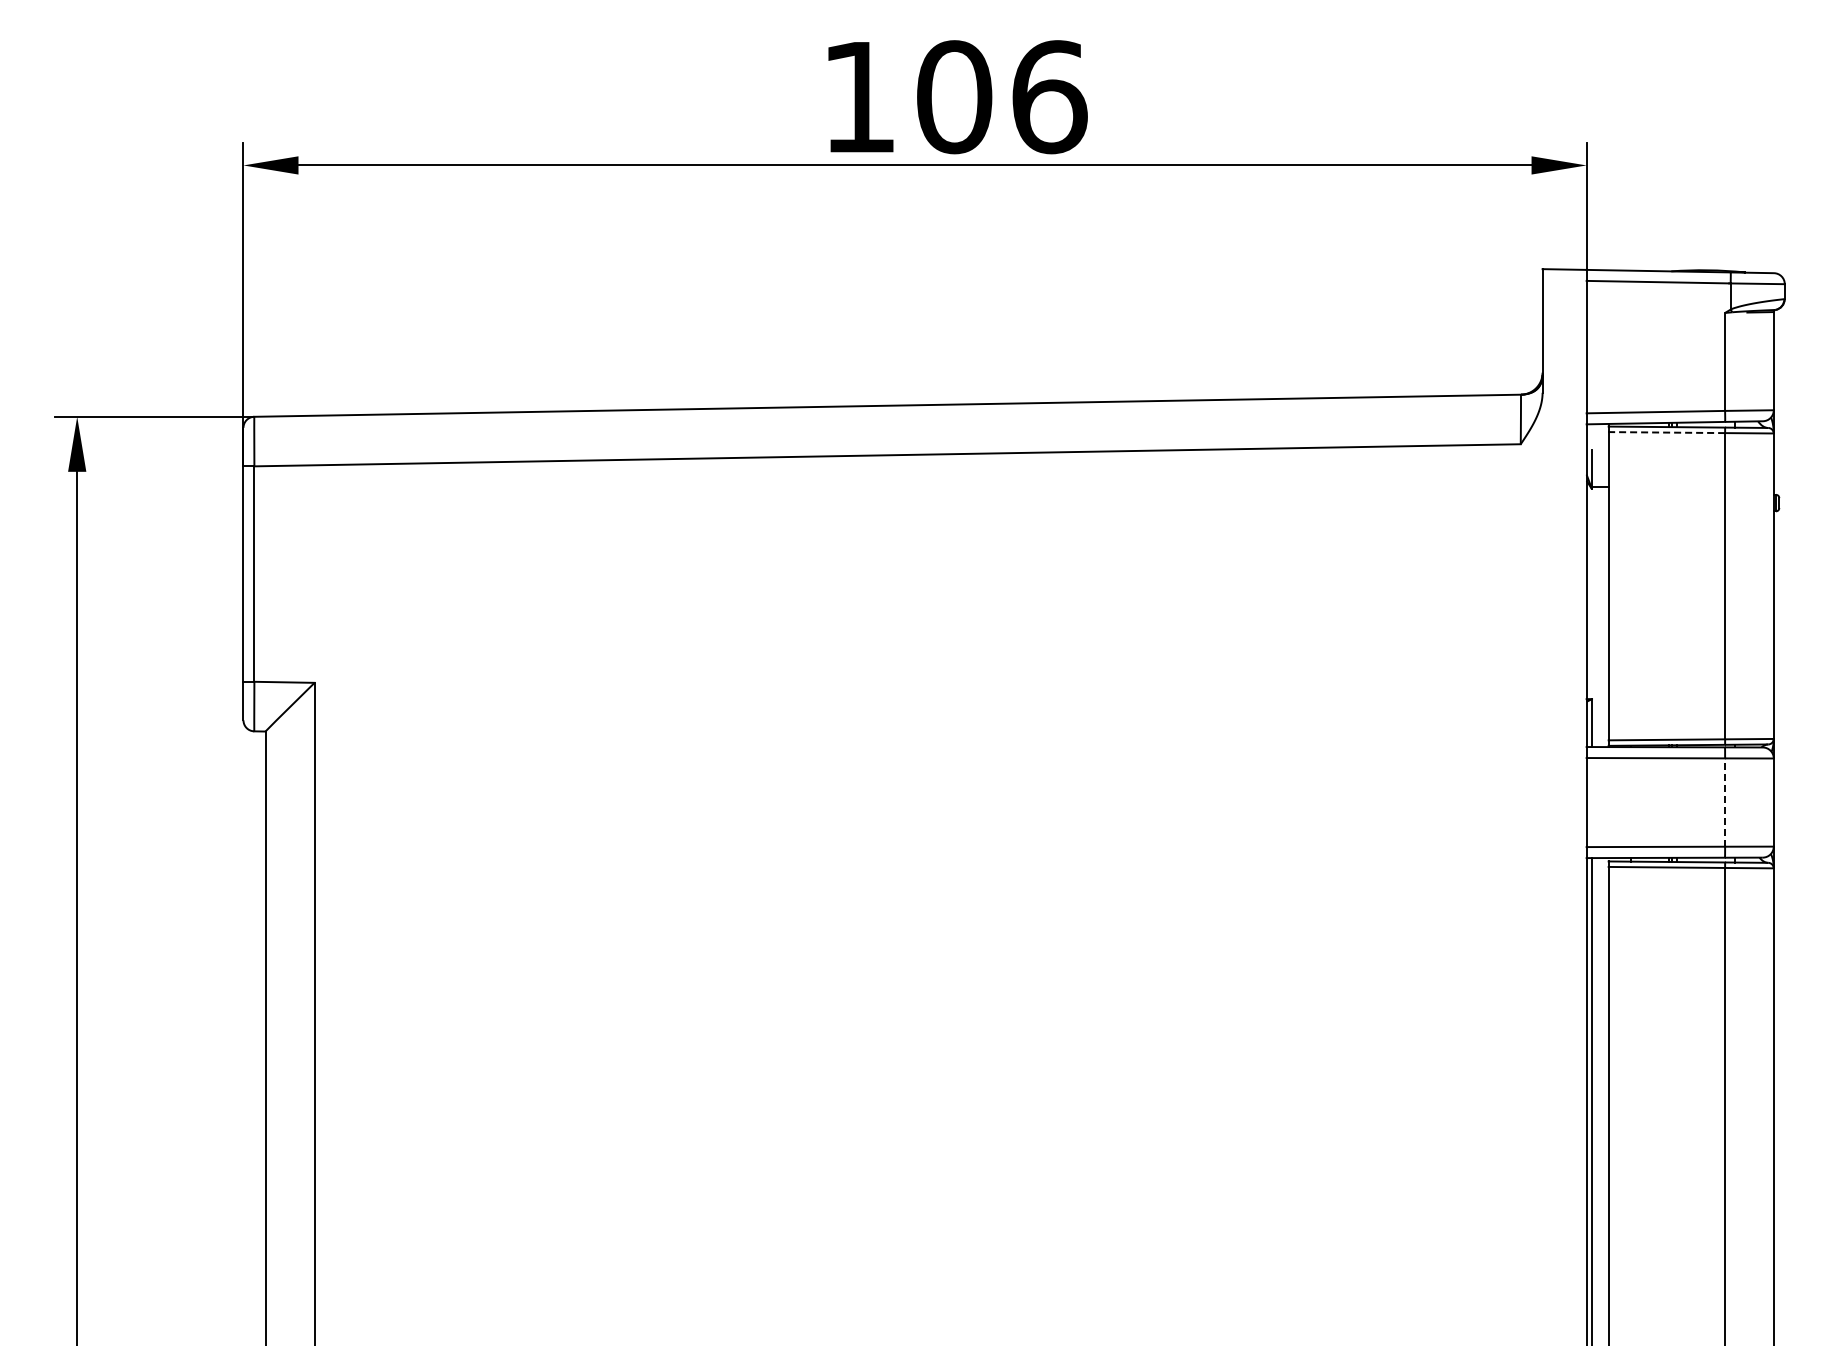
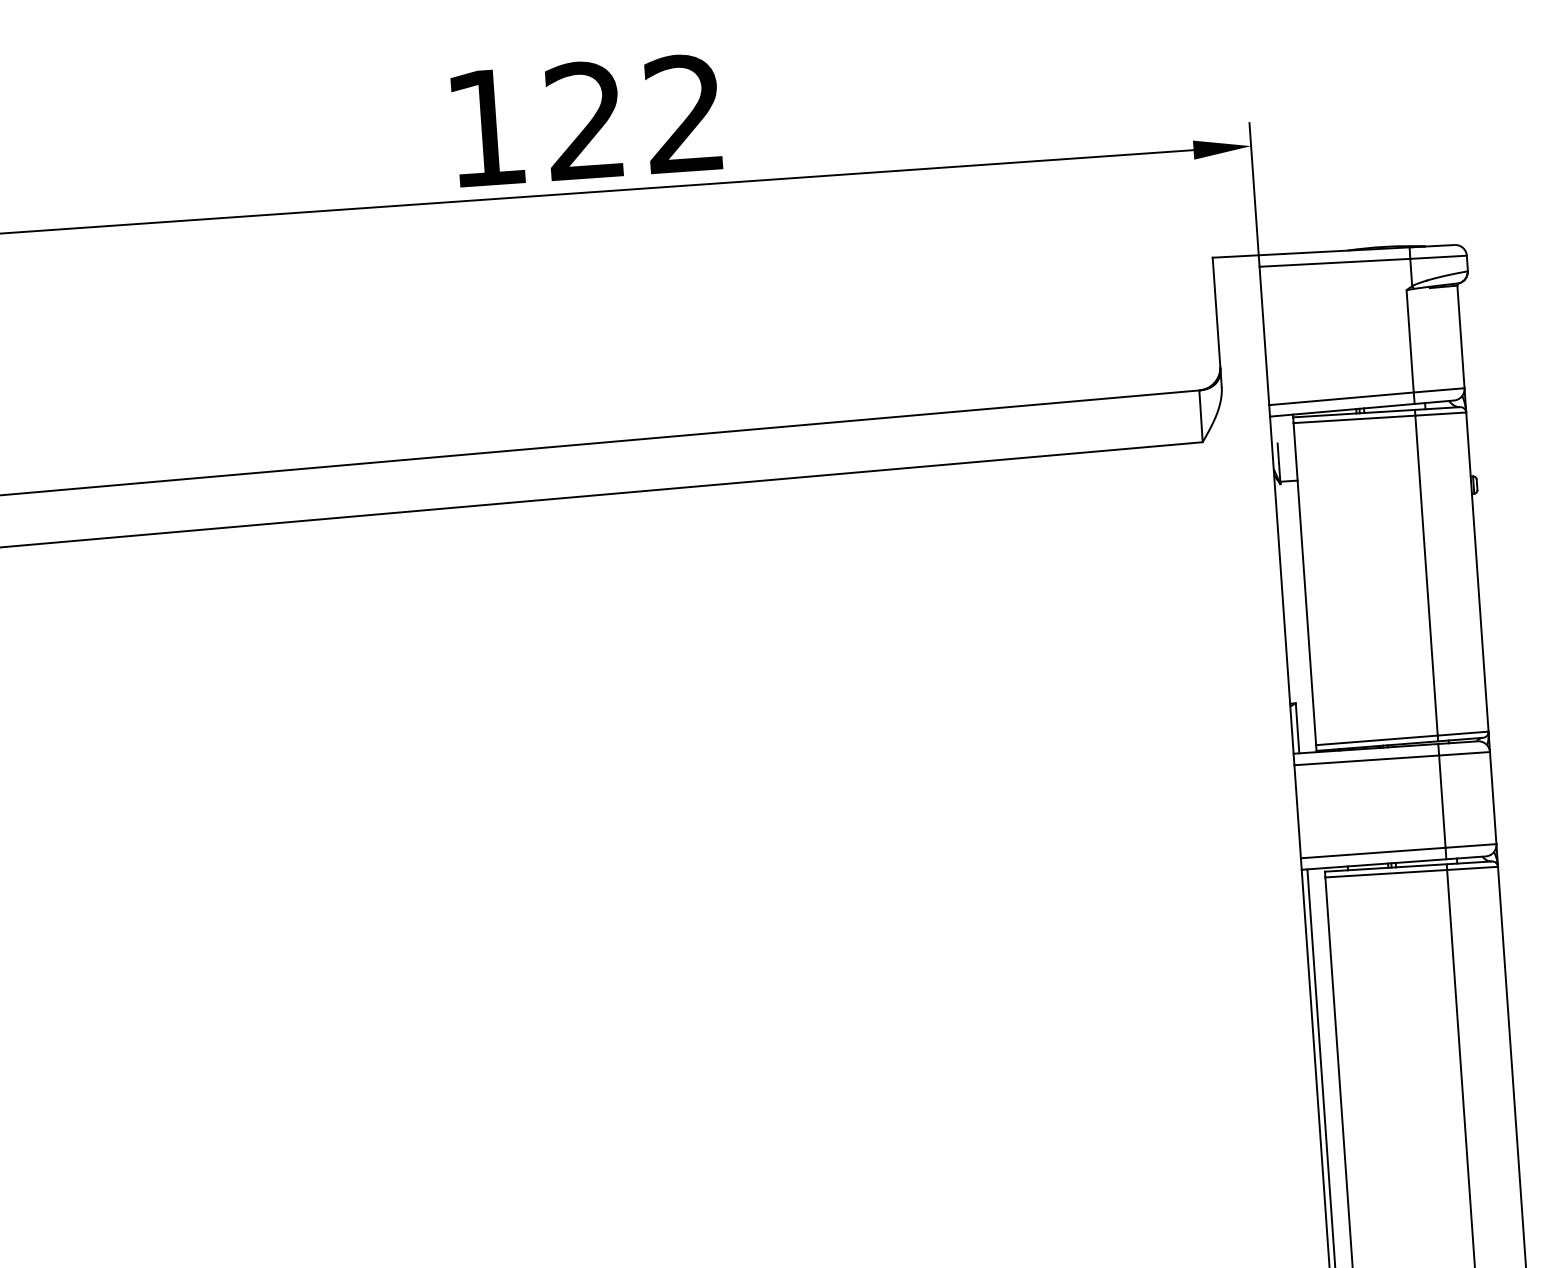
text: (1002, 97) -> (635, 117), 106 -> 122
line: (1666, 432) -> (1354, 419), dashed -> solid
line: (1725, 802) -> (1442, 801), dashed -> solid

